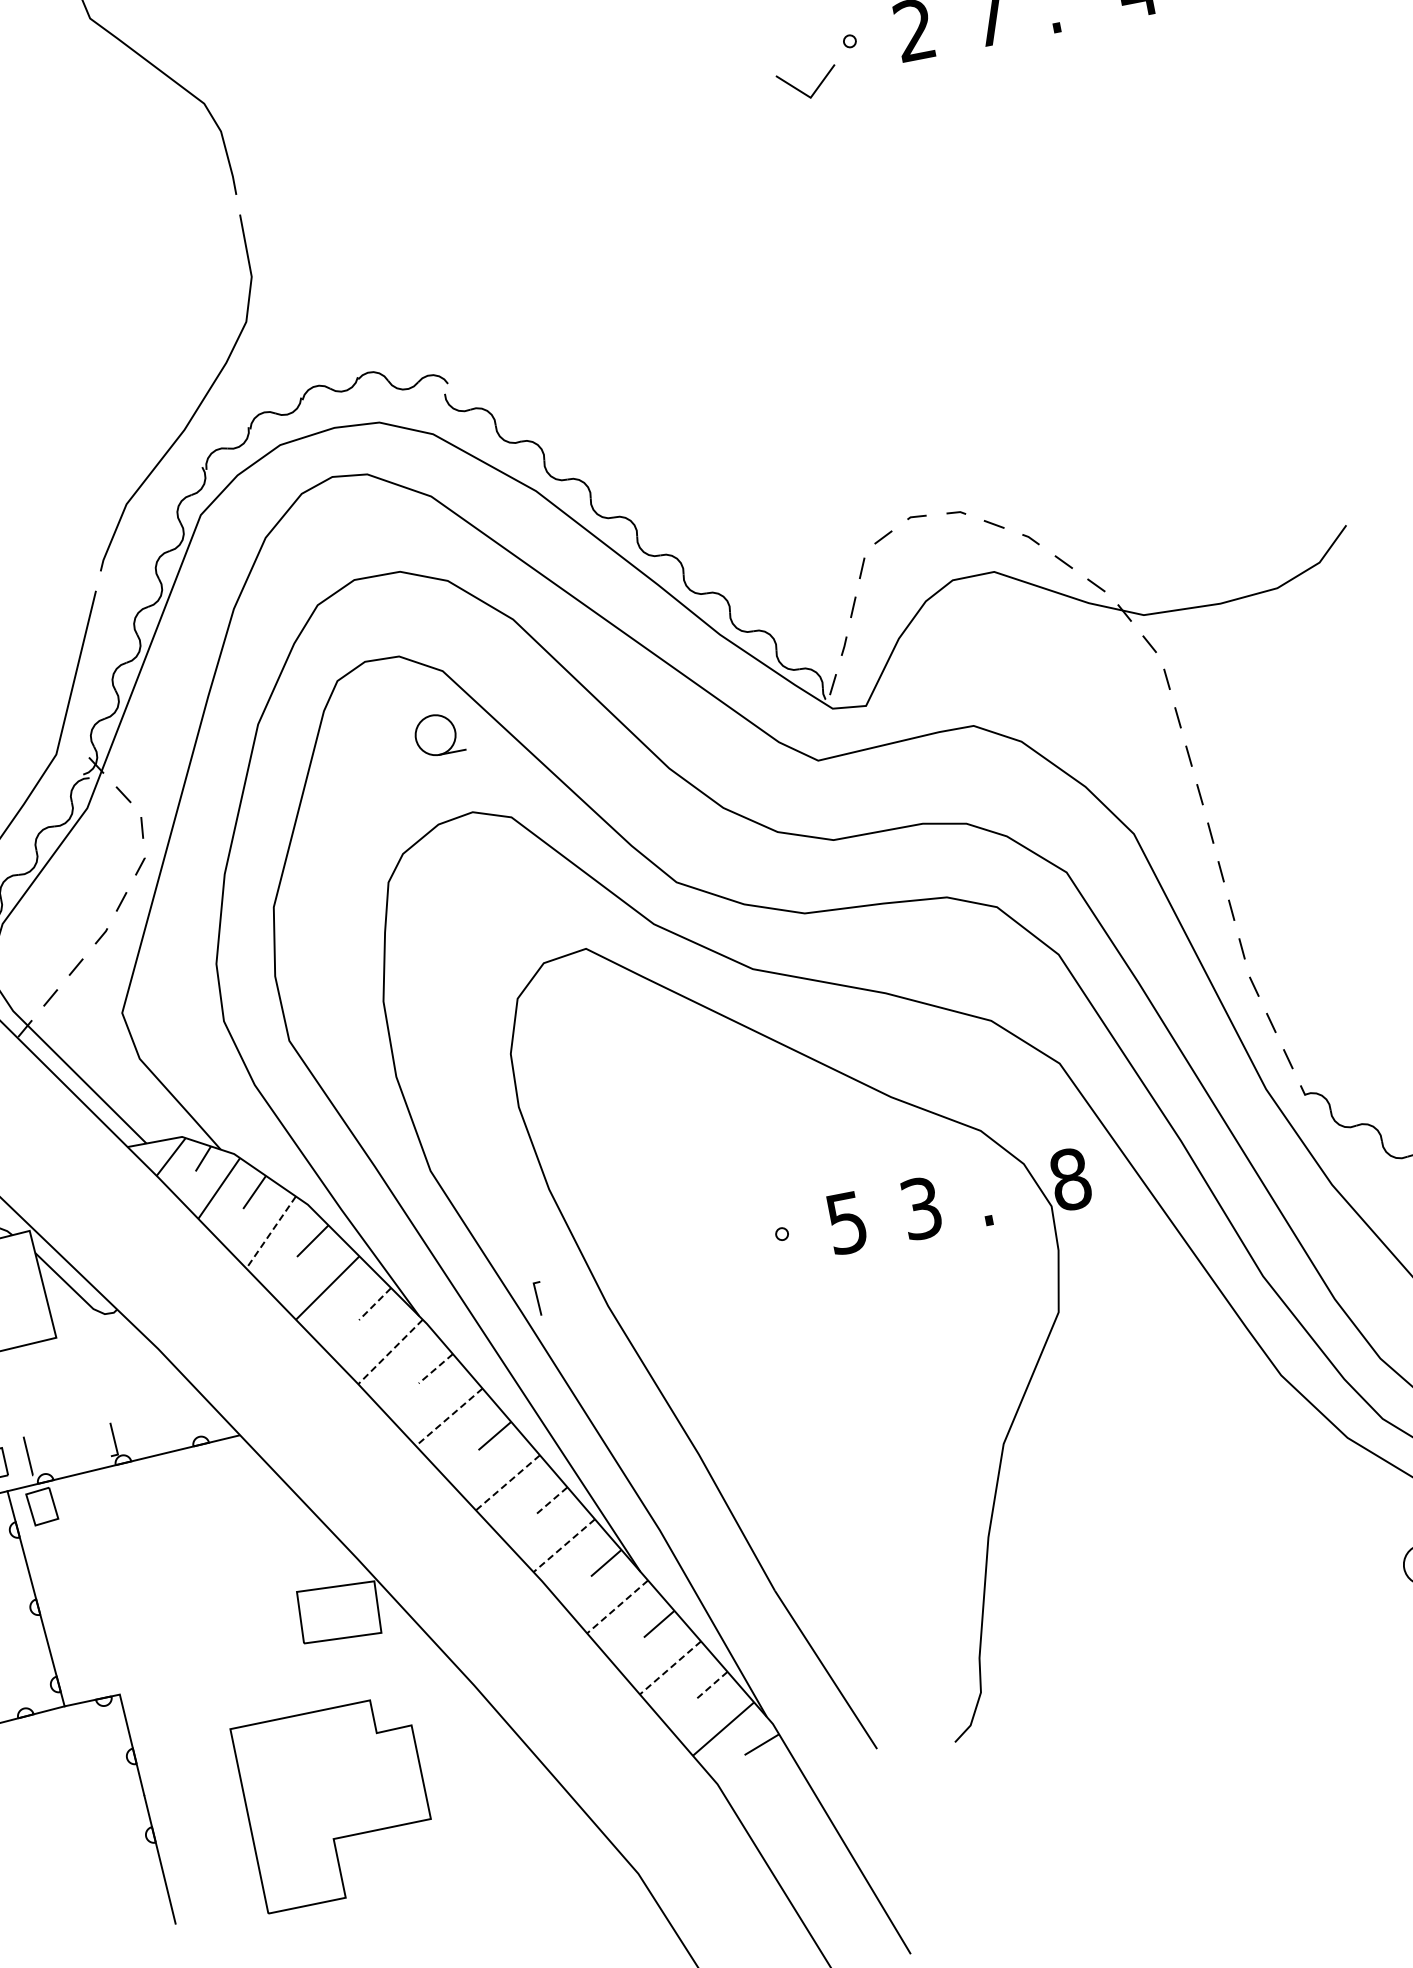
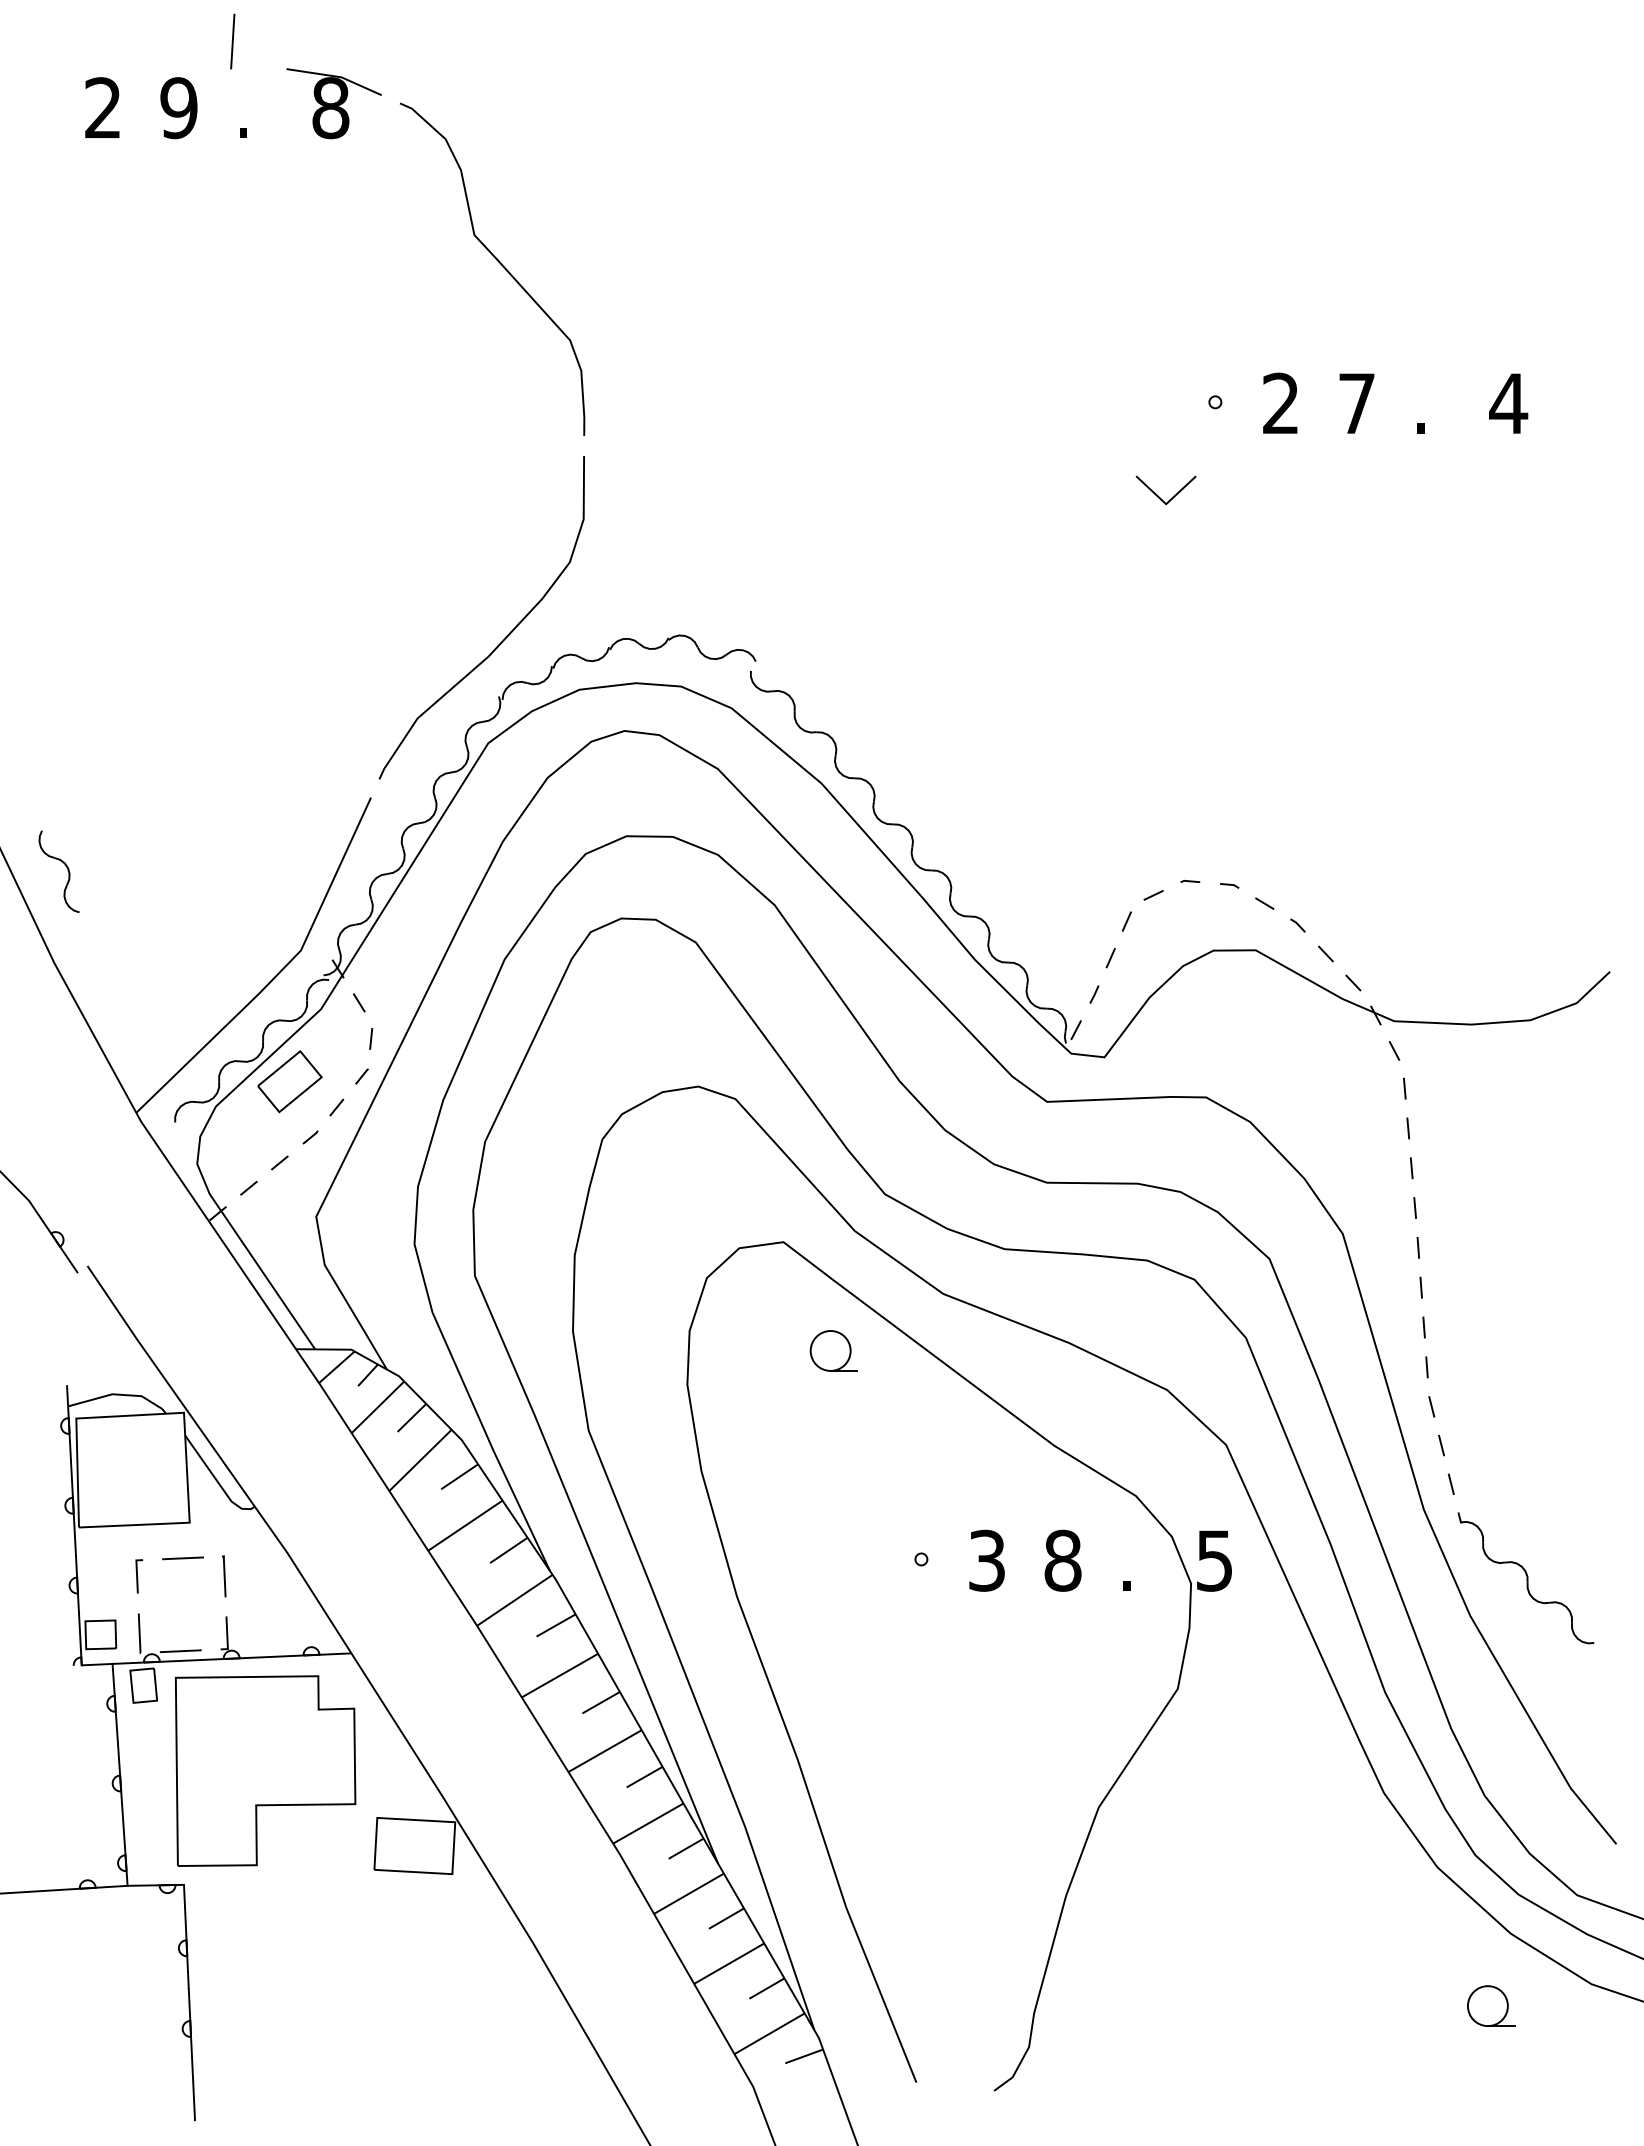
line: (802, 91) -> (1159, 496), moved
part: (438, 734) -> (833, 1350), moved
part: (70, 885) -> (289, 1081), added
text: (1070, 1179) -> (1214, 1560), 8 -> 5
text: (920, 1208) -> (1062, 1560), 3 -> 8
text: (846, 1222) -> (986, 1560), 5 -> 3
line: (271, 1232) -> (420, 1460), dashed -> solid
line: (537, 1298) -> (137, 1576), moved
line: (374, 1304) -> (508, 1550), dashed -> solid
line: (390, 1352) -> (514, 1600), dashed -> solid
line: (435, 1368) -> (555, 1625), dashed -> solid
line: (56, 1374) -> (182, 1558), added
line: (100, 1383) -> (224, 1576), added
line: (448, 1417) -> (559, 1675), dashed -> solid
line: (71, 1466) -> (180, 1651), added
line: (507, 1483) -> (604, 1751), dashed -> solid
line: (551, 1501) -> (644, 1777), dashed -> solid
line: (563, 1545) -> (647, 1823), dashed -> solid
line: (617, 1607) -> (688, 1894), dashed -> solid
line: (669, 1667) -> (728, 1963), dashed -> solid
line: (711, 1685) -> (766, 1988), dashed -> solid
part: (336, 1803) -> (265, 1770), moved

